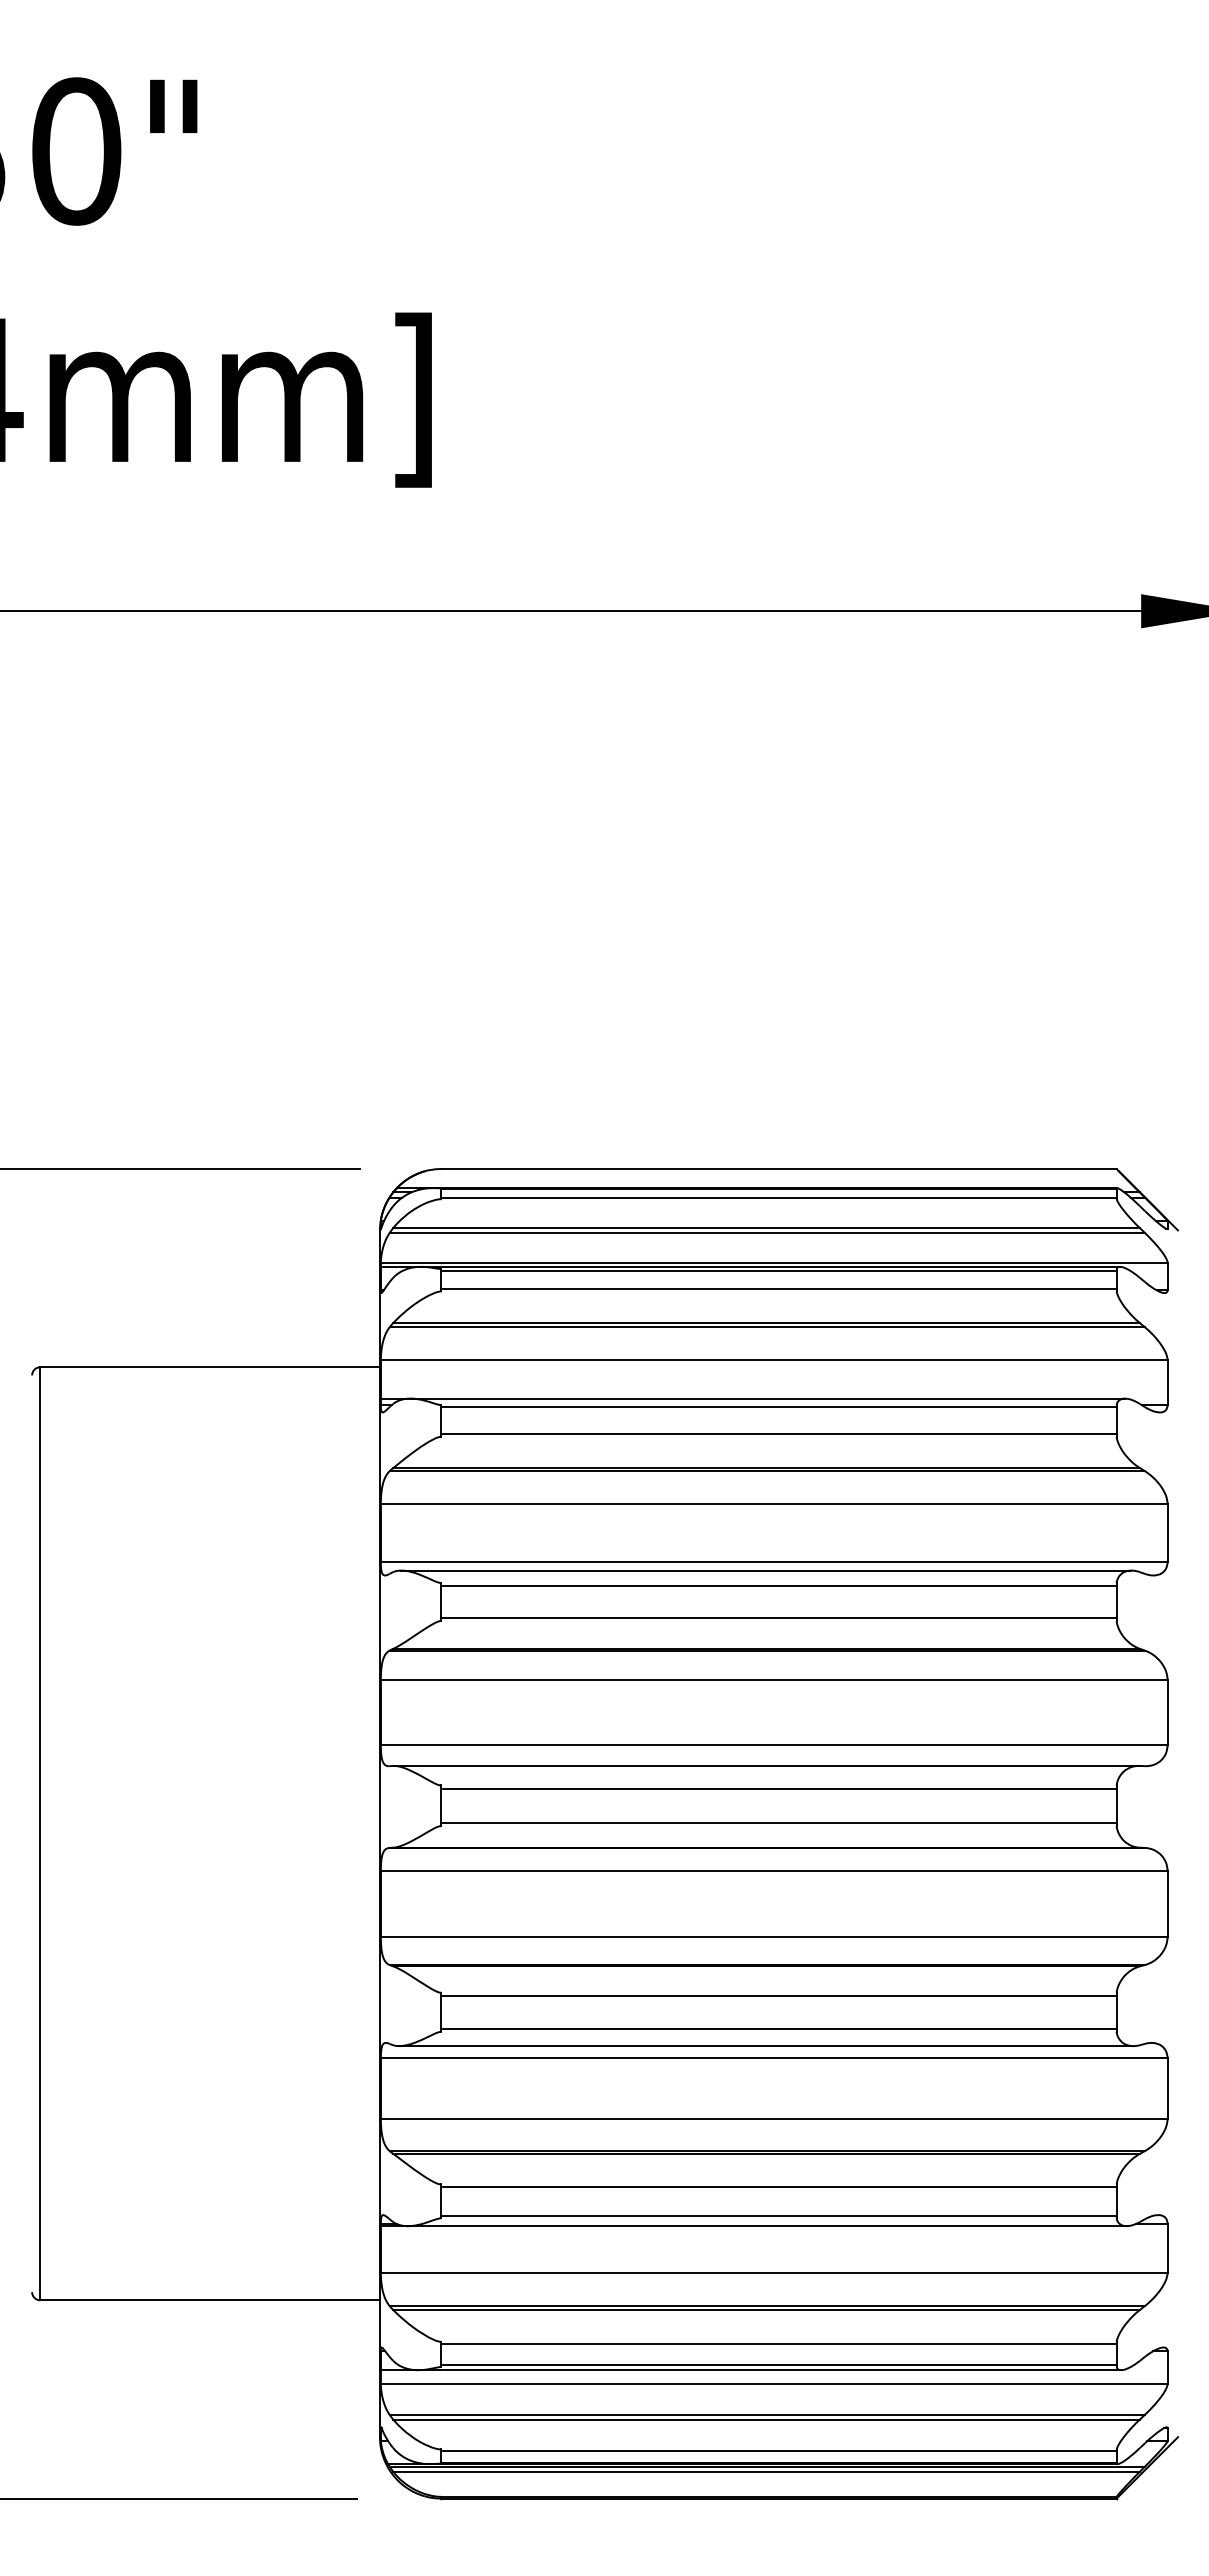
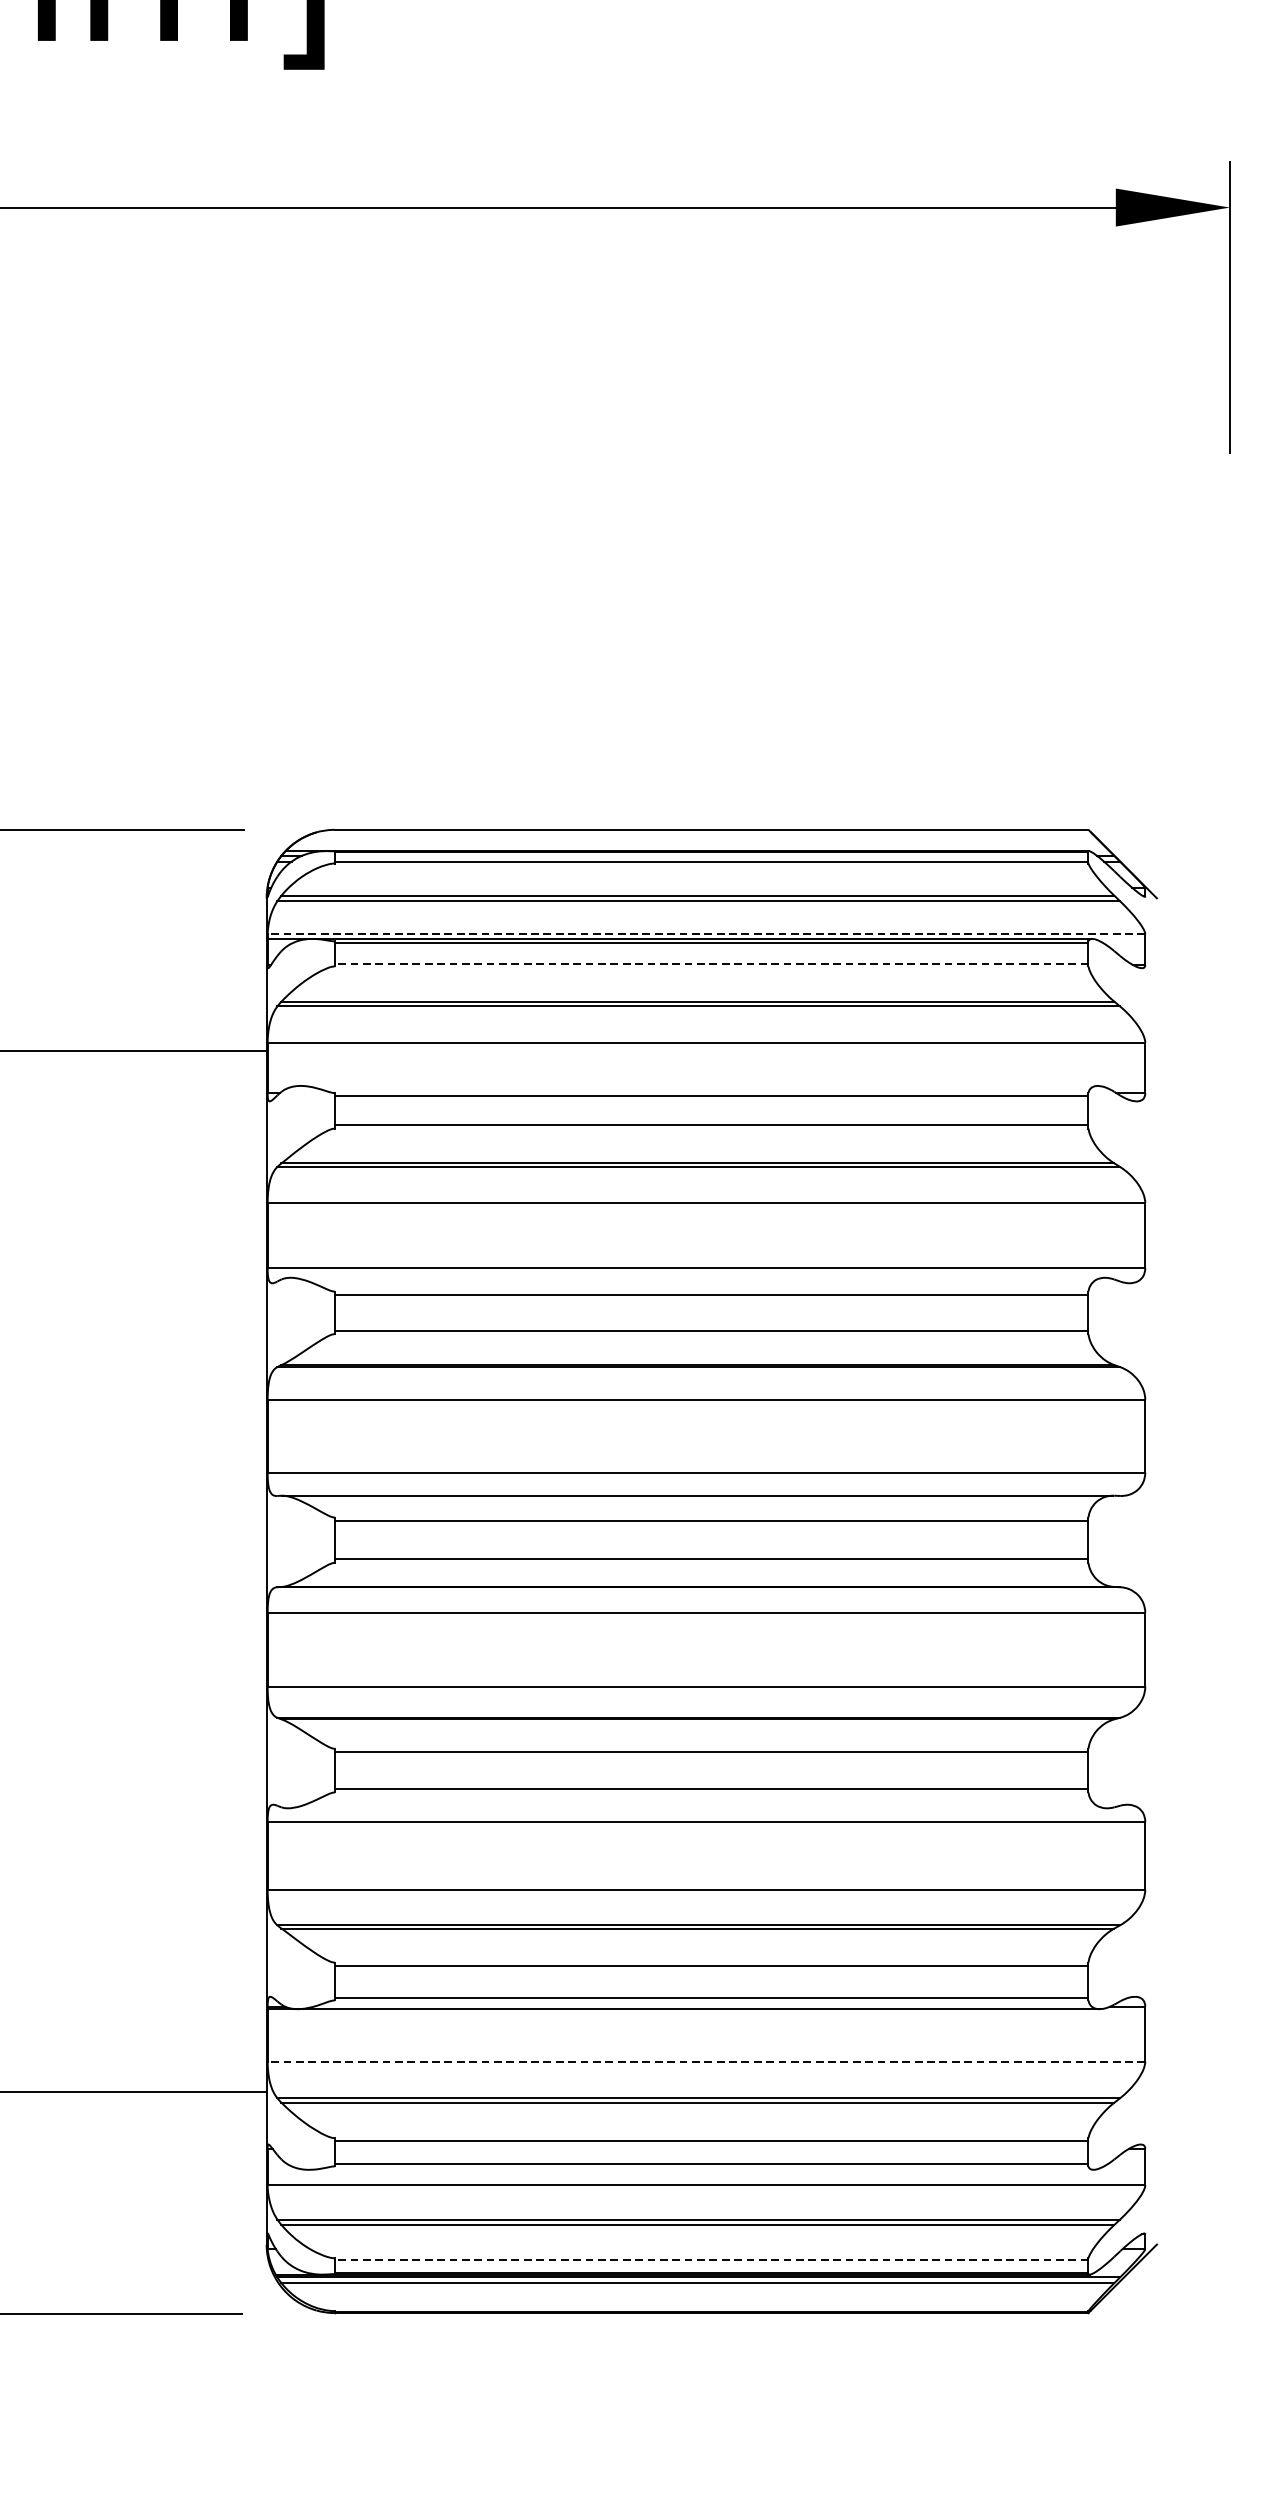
line: (773, 1262) -> (705, 934), solid -> dashed
line: (778, 1289) -> (711, 964), solid -> dashed
line: (752, 1398) -> (682, 1085), removed
line: (766, 1570) -> (697, 1277), removed
line: (766, 2046) -> (697, 1808), removed
line: (773, 2273) -> (705, 2061), solid -> dashed
line: (750, 2370) -> (680, 2170), removed
line: (778, 2450) -> (711, 2259), solid -> dashed

